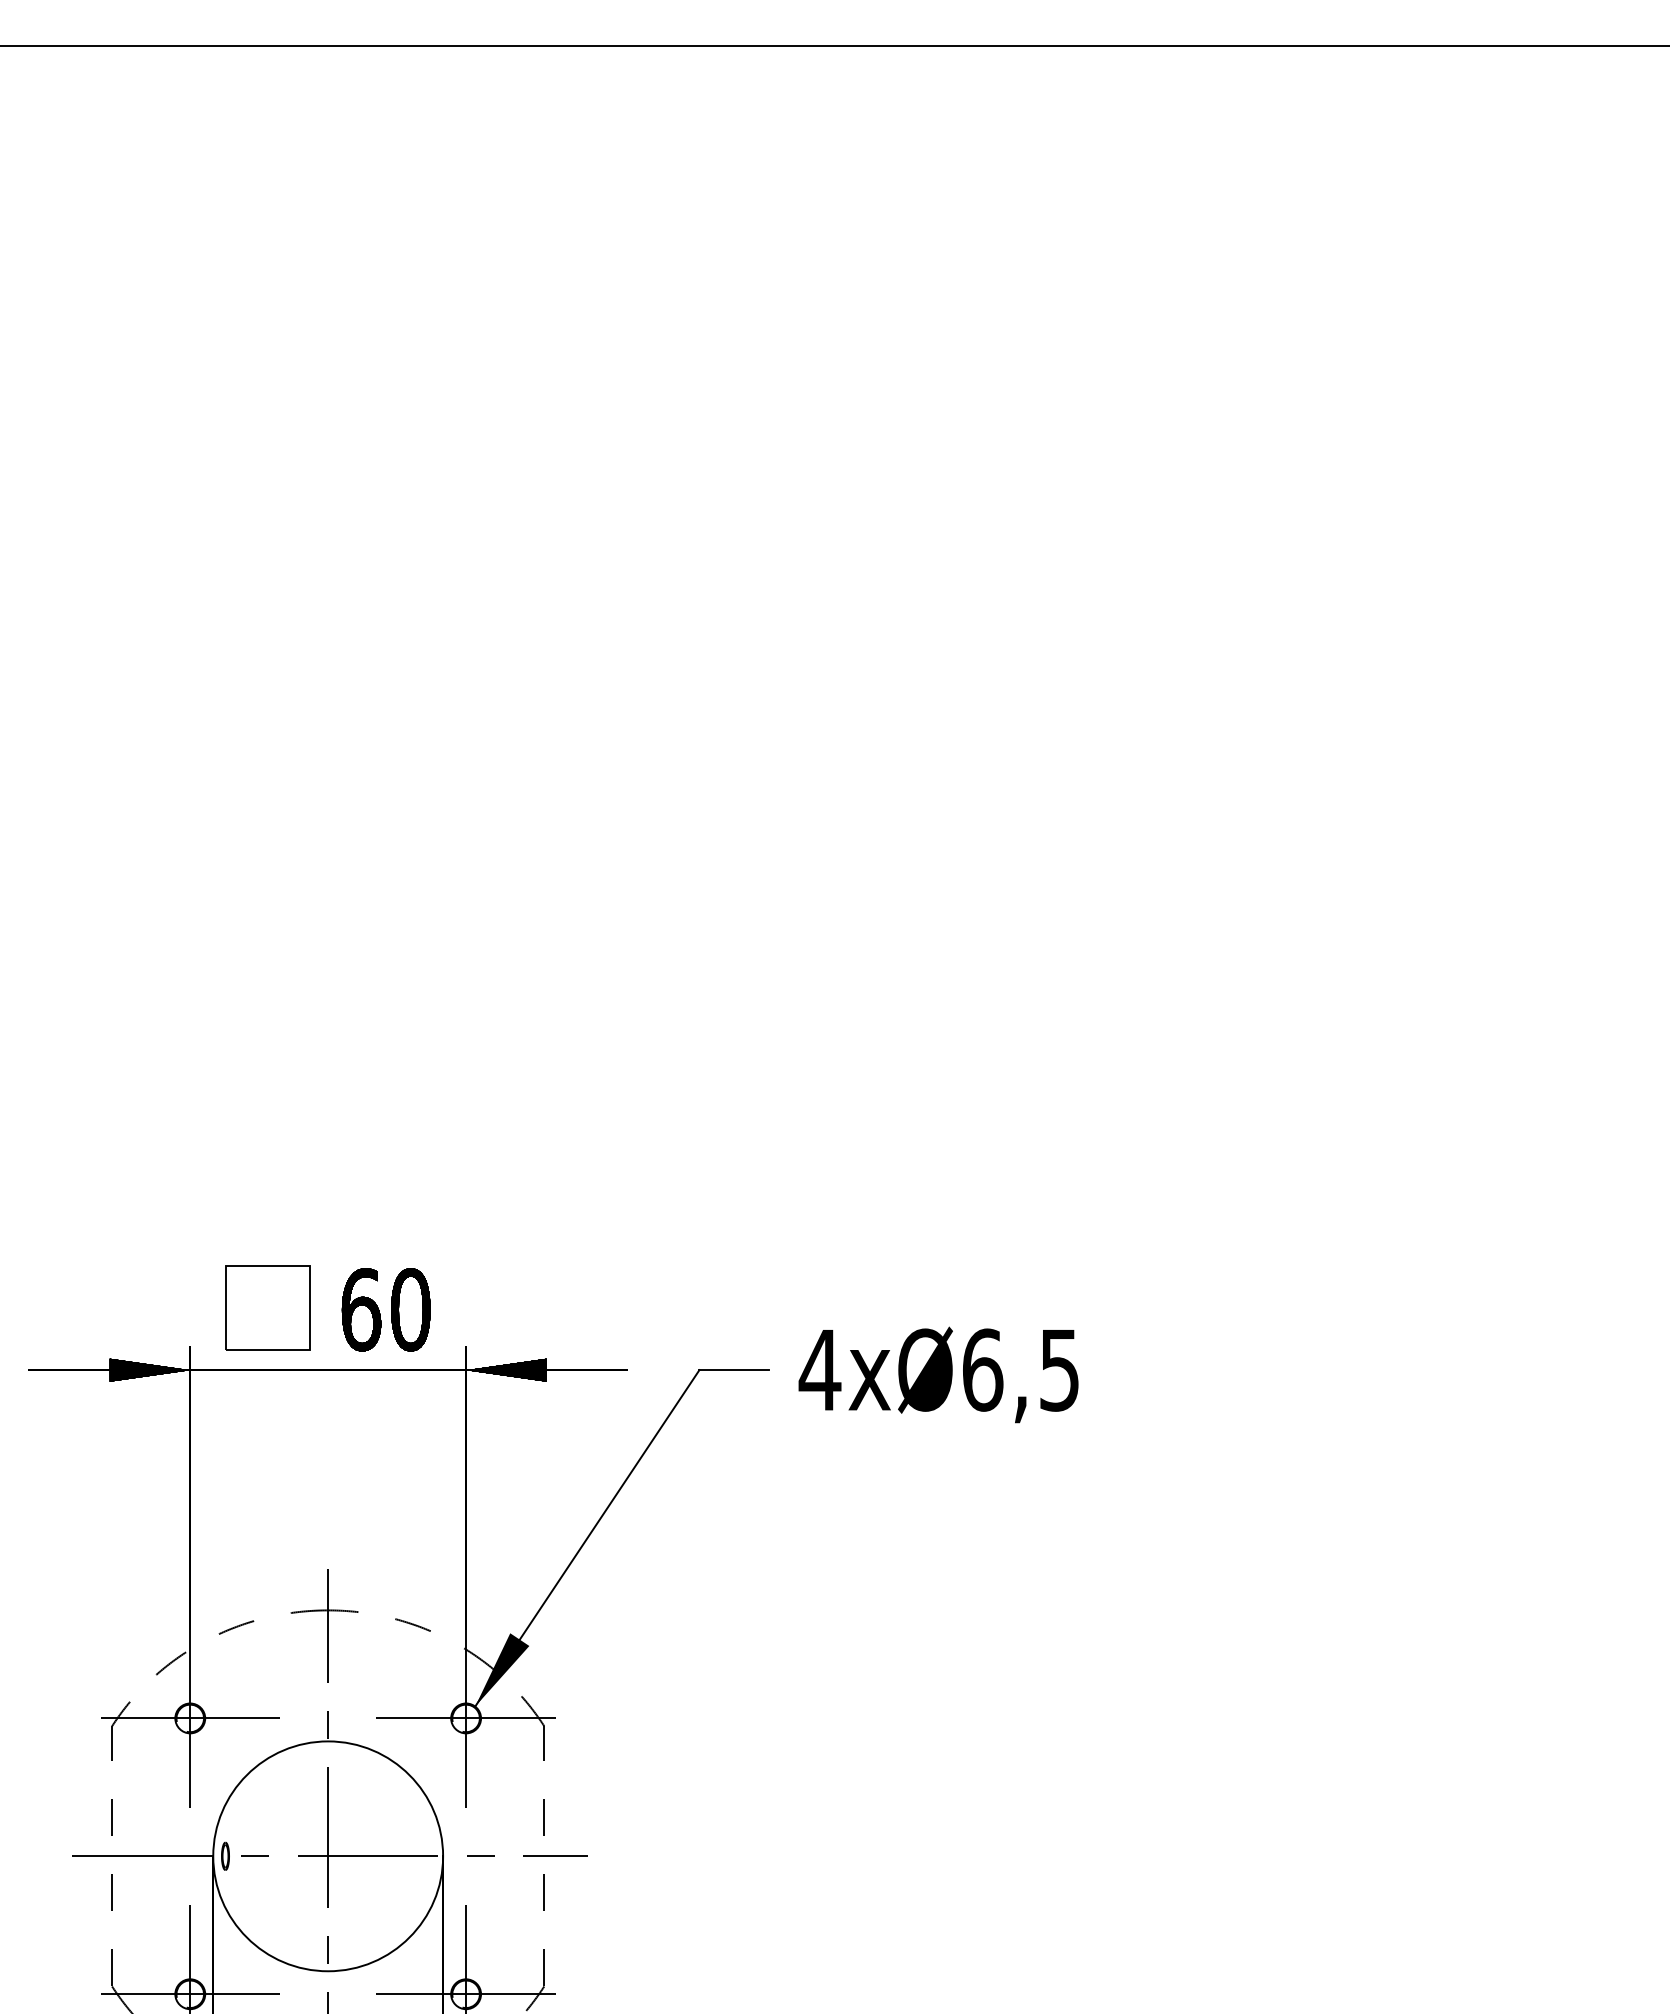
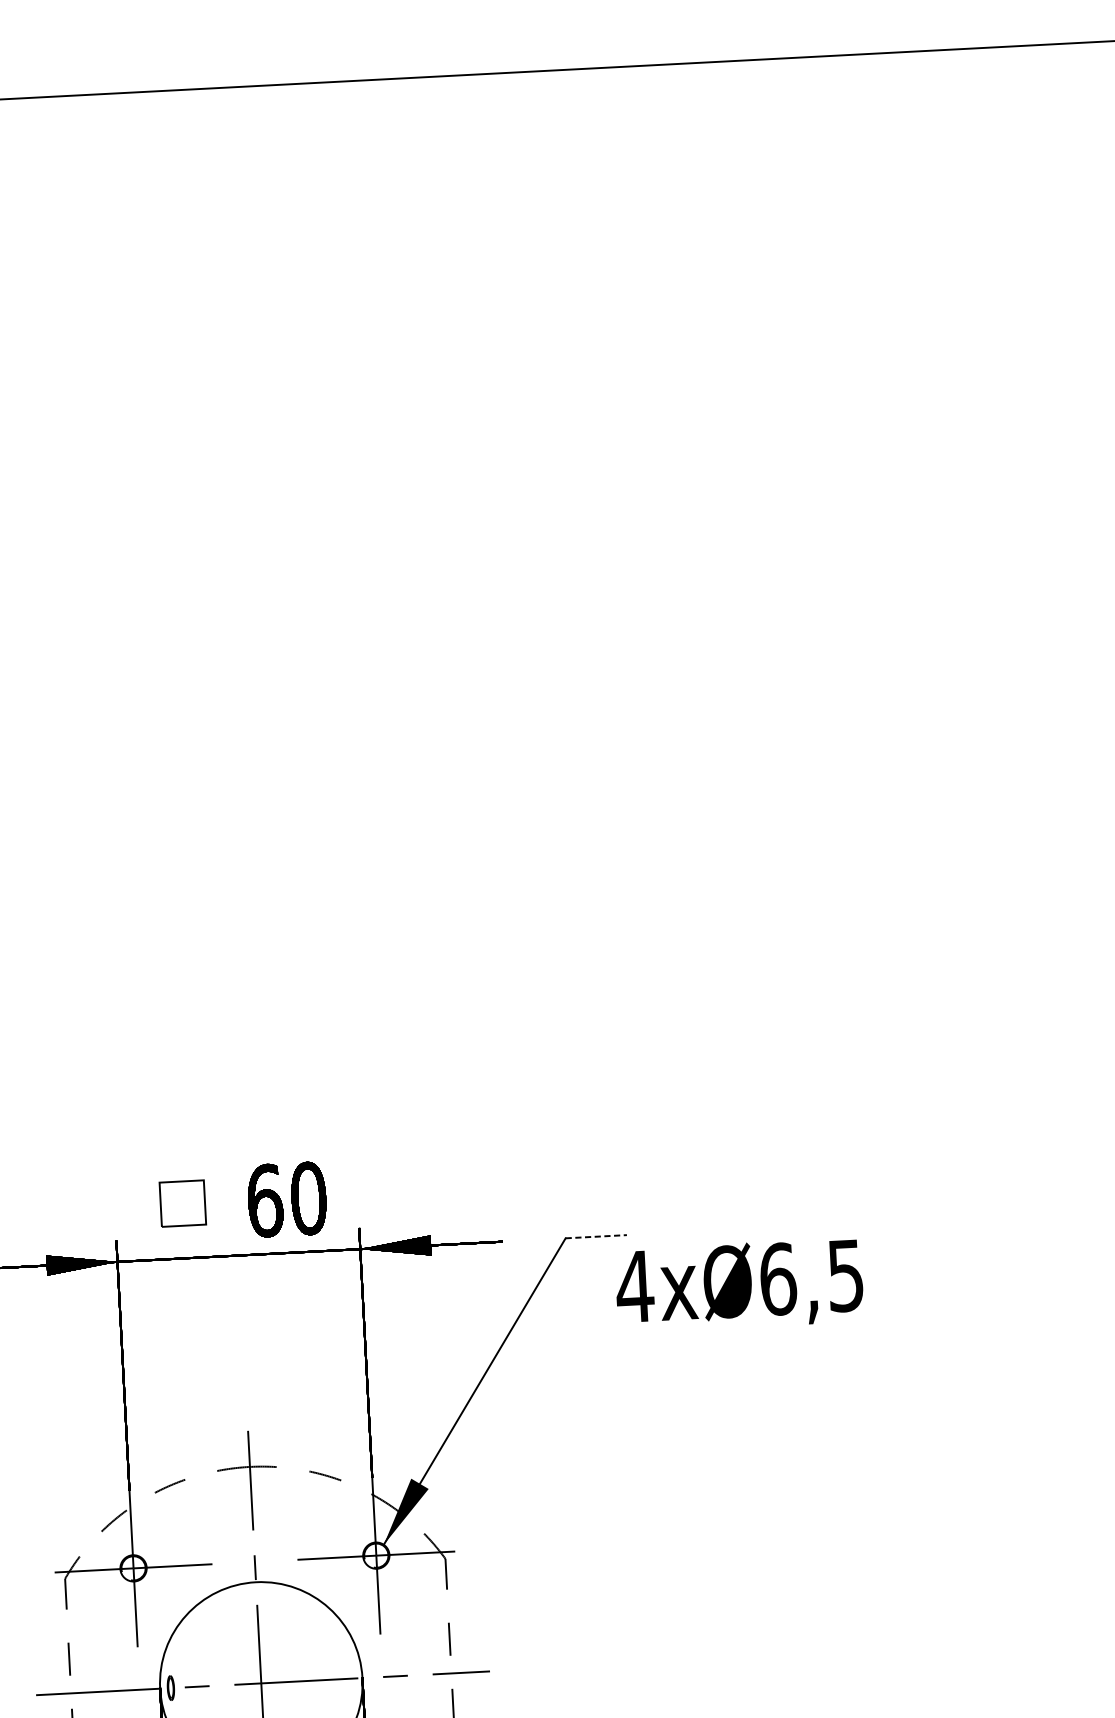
part: (267, 1307) -> (182, 1203), size x0.6
line: (734, 1370) -> (596, 1237), solid -> dashed
text: (938, 1374) -> (739, 1285), moved

